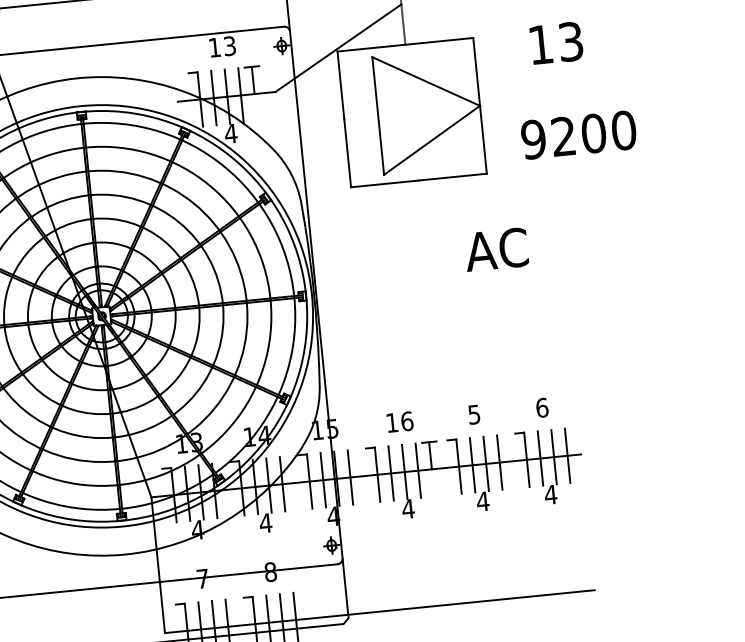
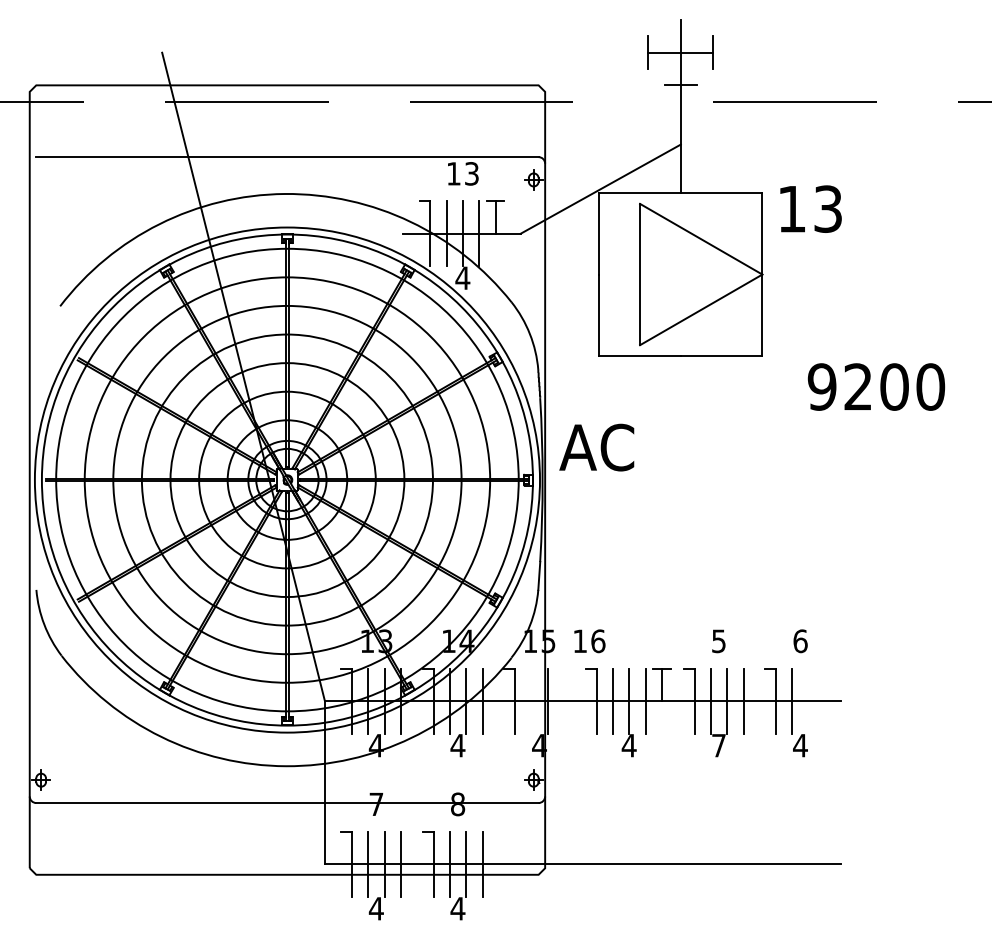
text: (556, 42) -> (810, 208), moved
text: (578, 134) -> (876, 386), moved
text: (496, 249) -> (596, 447), moved
text: (399, 422) -> (589, 641), moved
line: (567, 455) -> (825, 700), removed
line: (553, 456) -> (808, 700), removed
line: (350, 476) -> (564, 700), removed
line: (323, 479) -> (531, 700), removed
text: (482, 501) -> (718, 745), 4 -> 7

